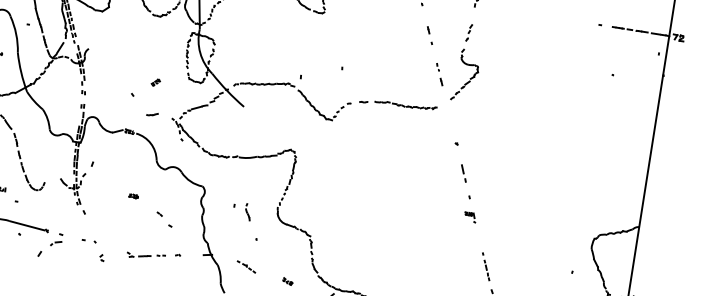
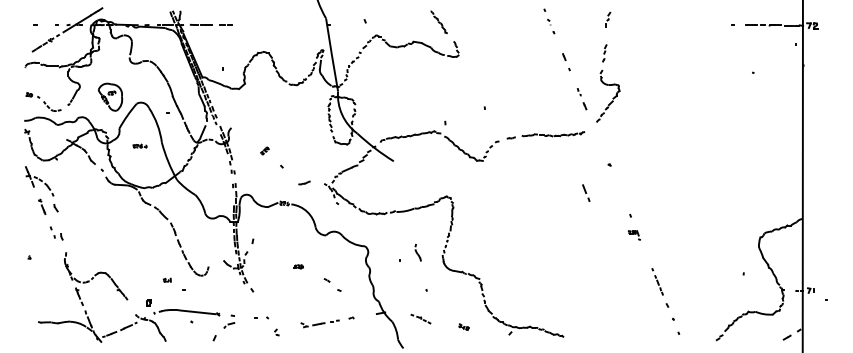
part: (155, 82) -> (264, 150), moved
part: (464, 172) -> (586, 192), moved
part: (247, 211) -> (417, 252), moved

